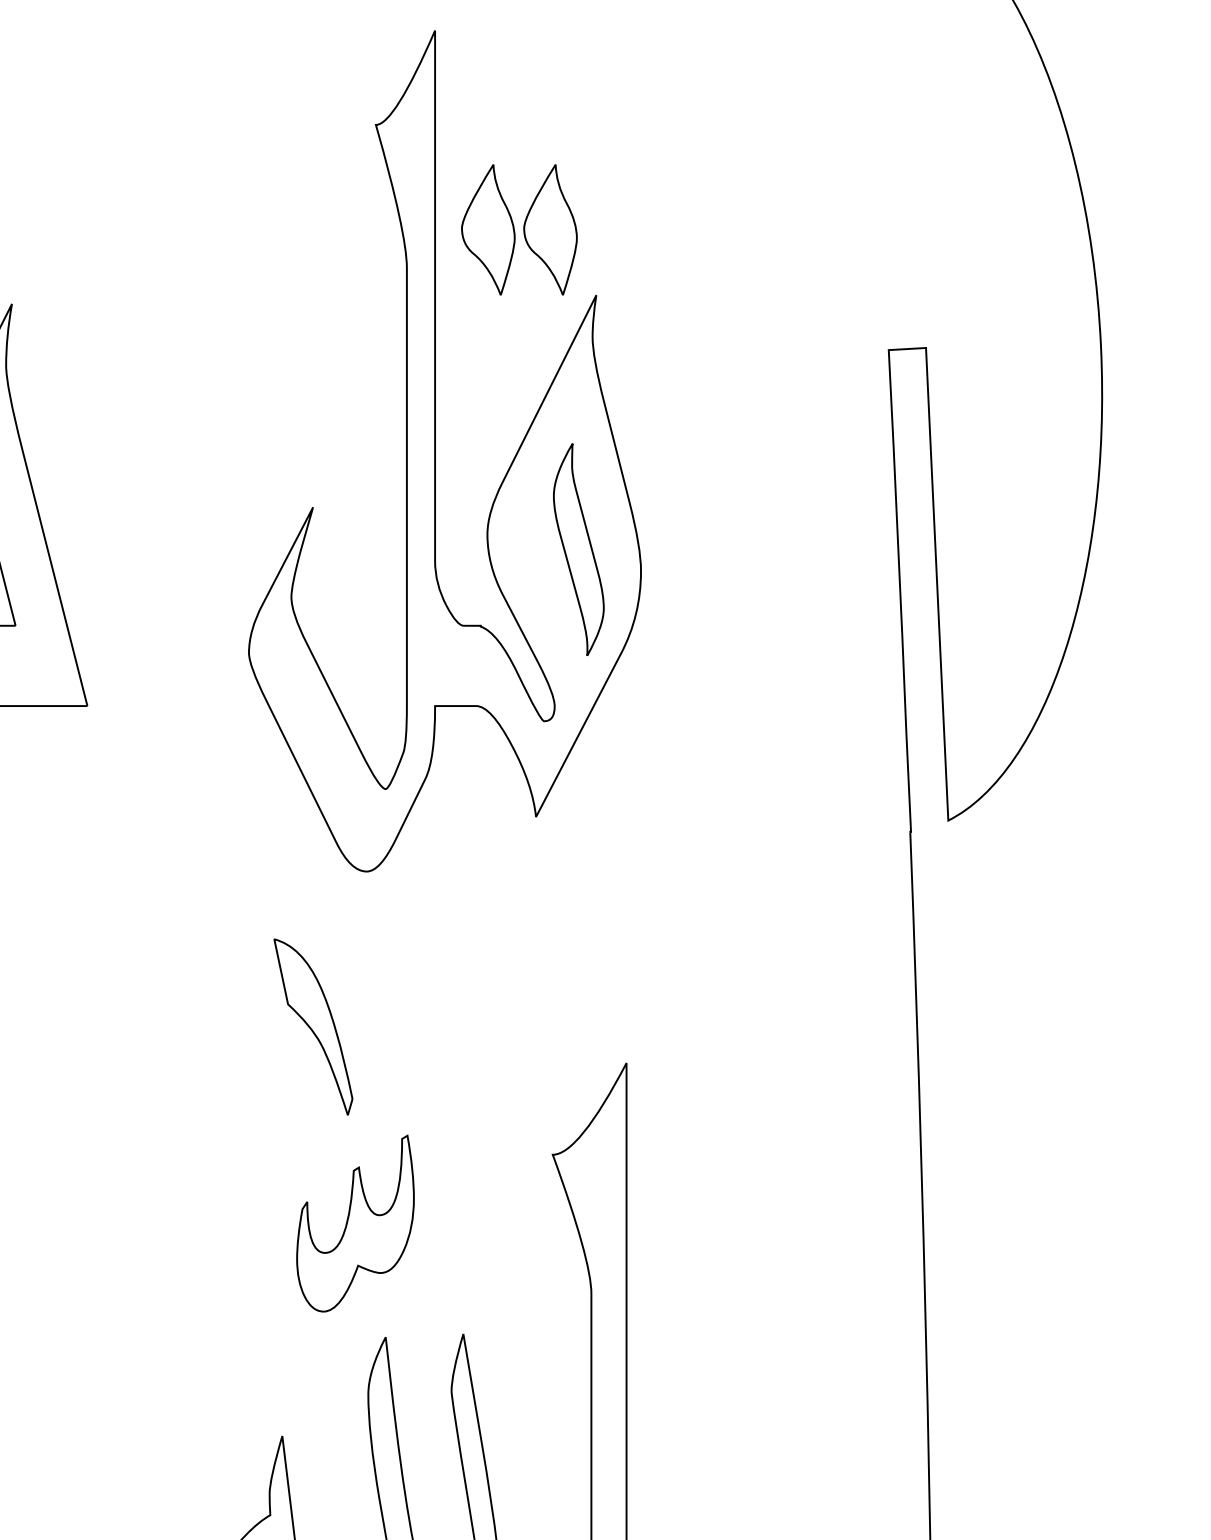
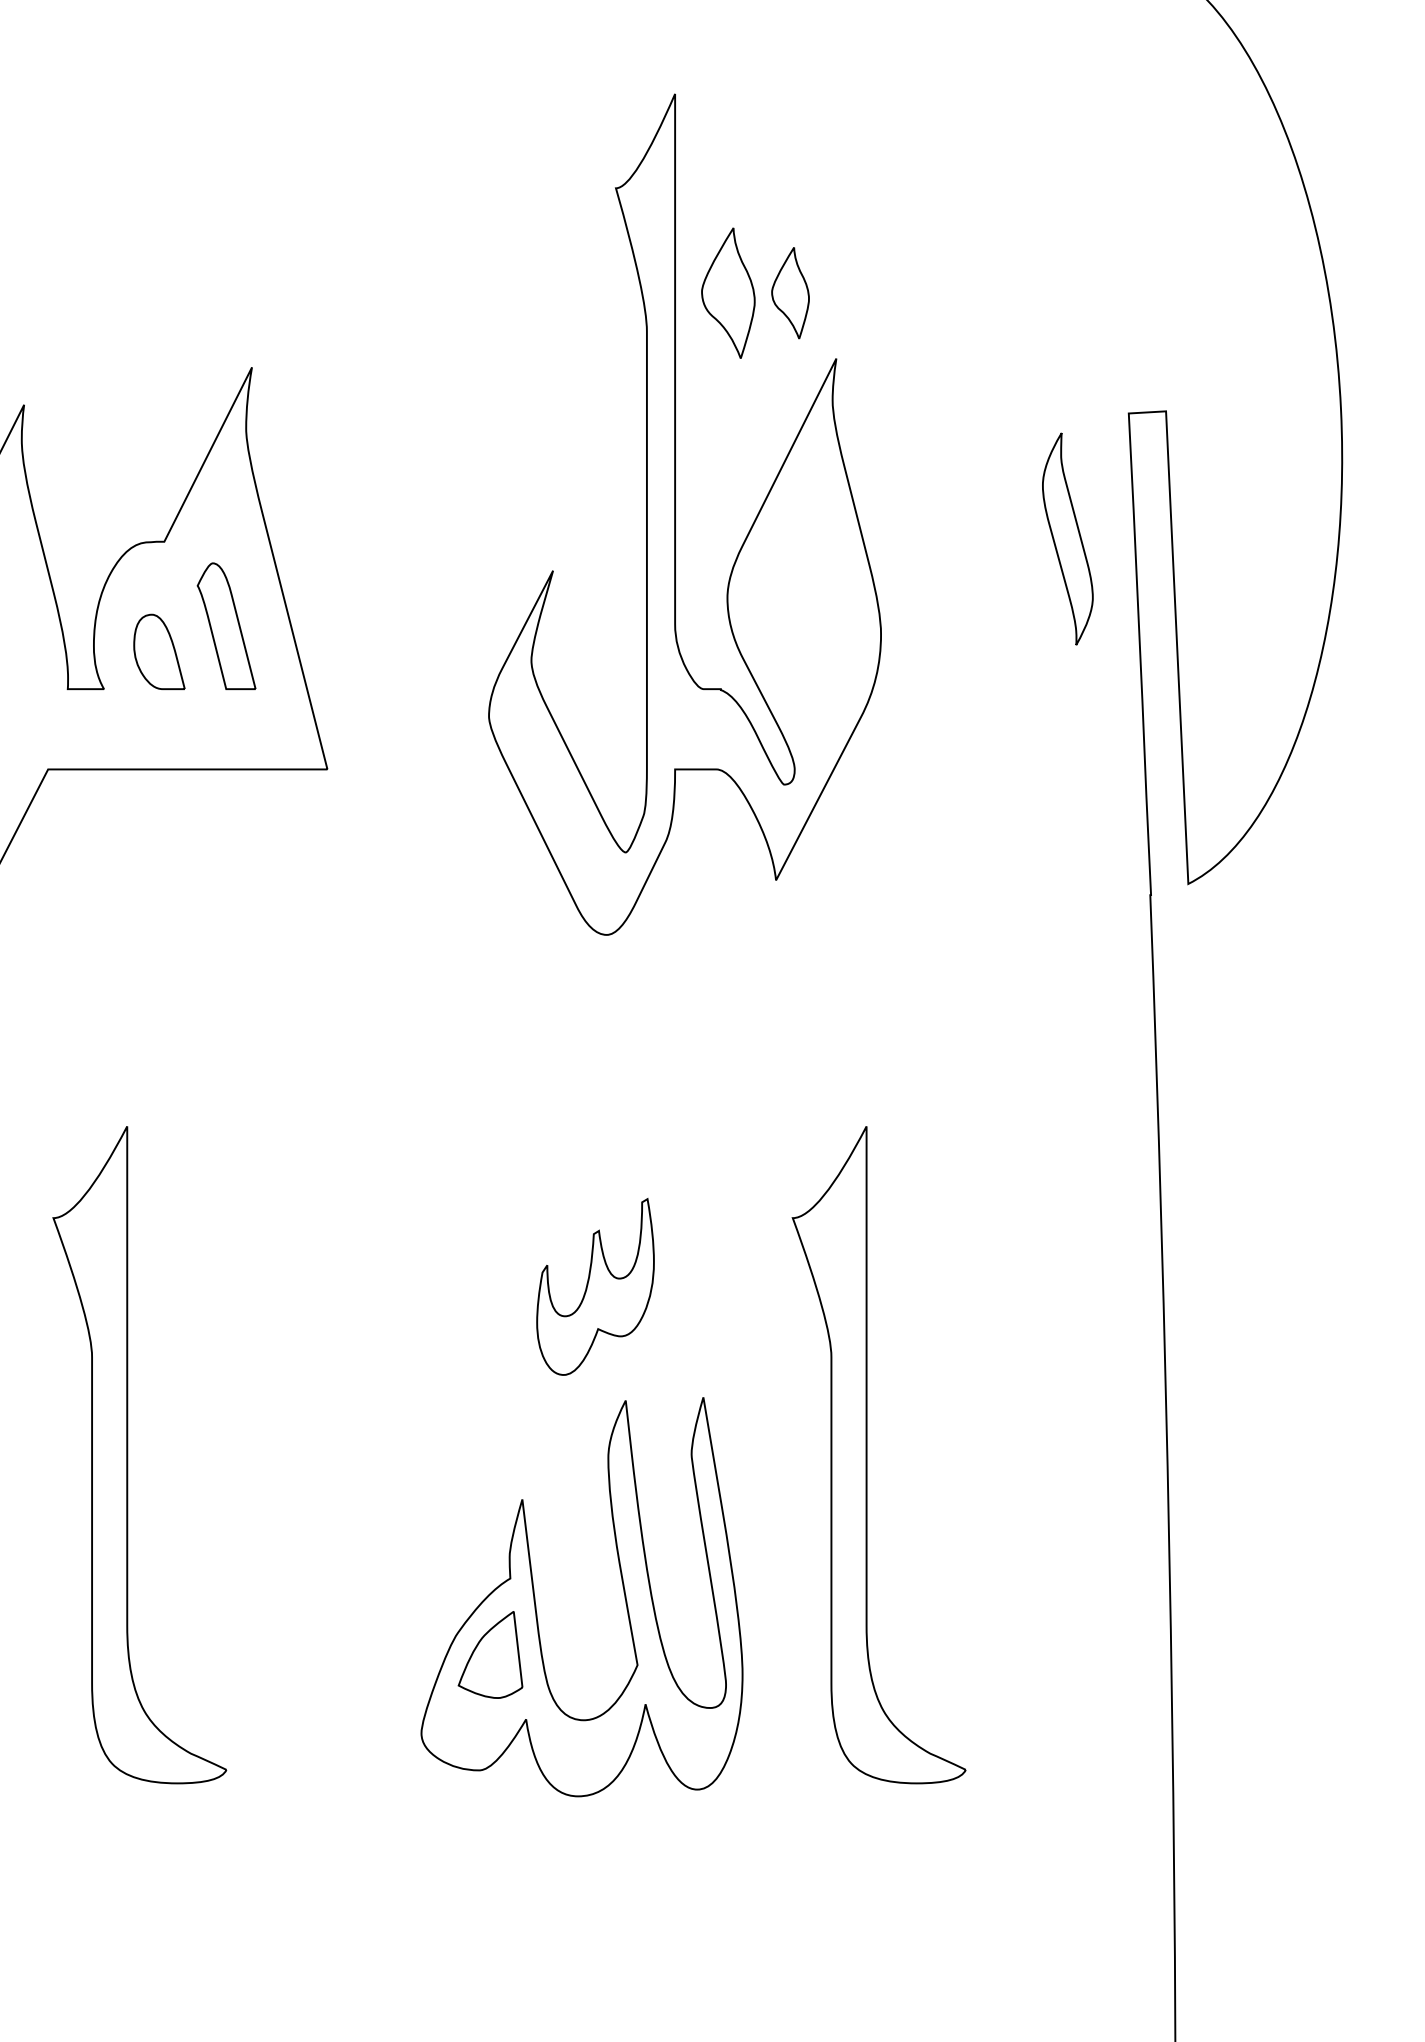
part: (550, 229) -> (790, 292), size x0.7
part: (578, 549) -> (1067, 538), moved
part: (313, 1026) -> (553, 1089), removed

